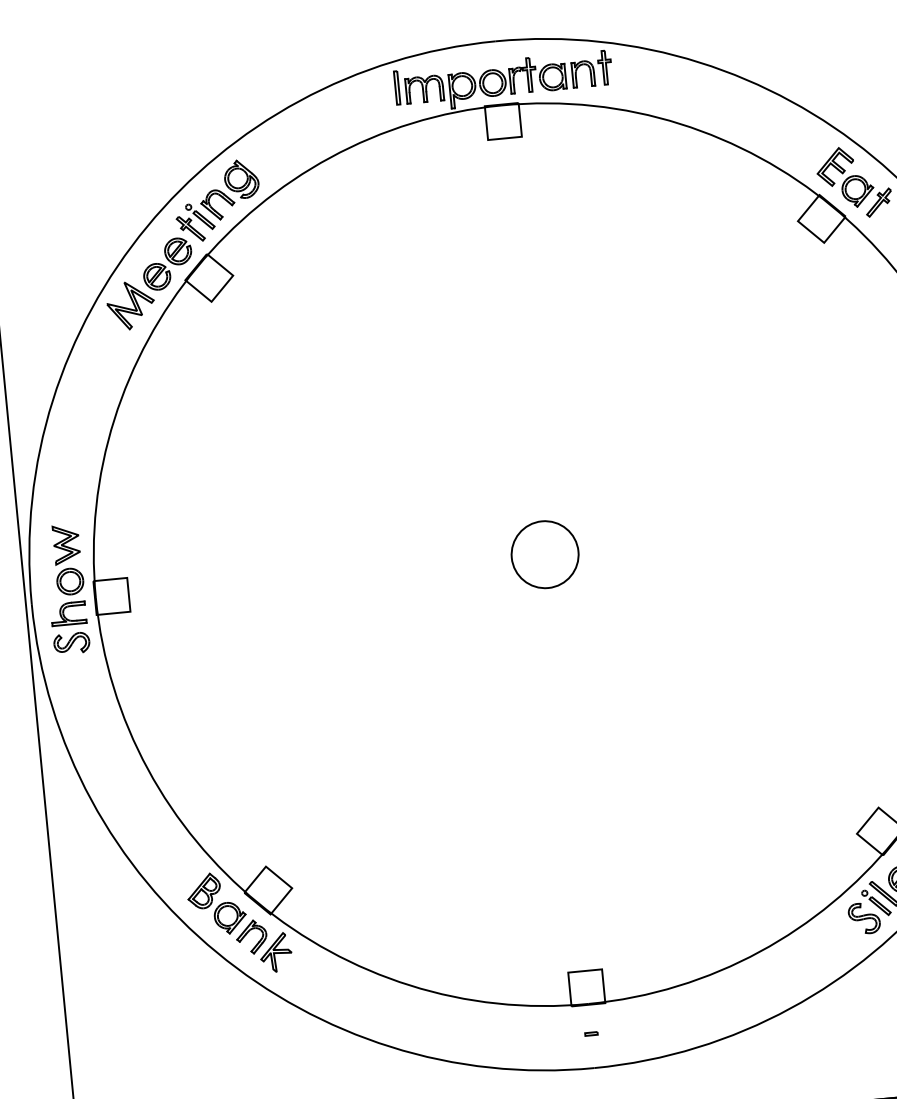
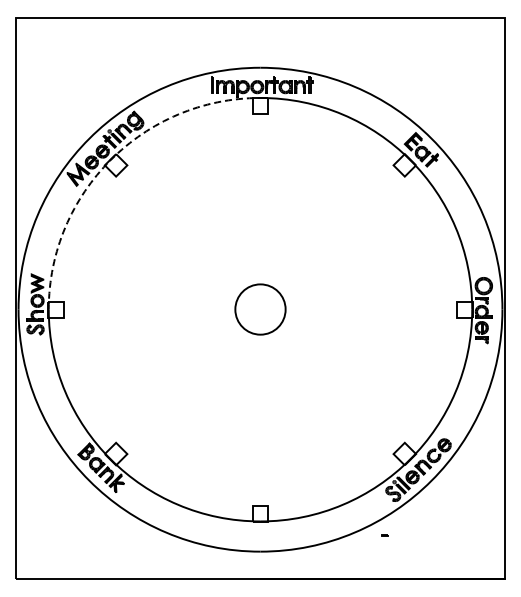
arc: (196, 266) -> (110, 159), solid -> dashed
circle: (545, 554) -> (260, 309), size x1.6
part: (591, 1033) -> (384, 535), moved

